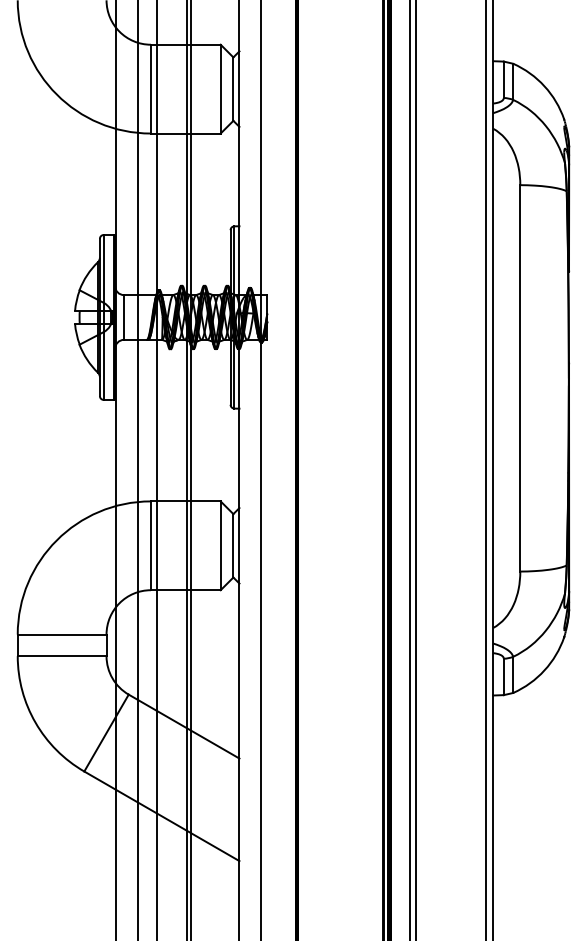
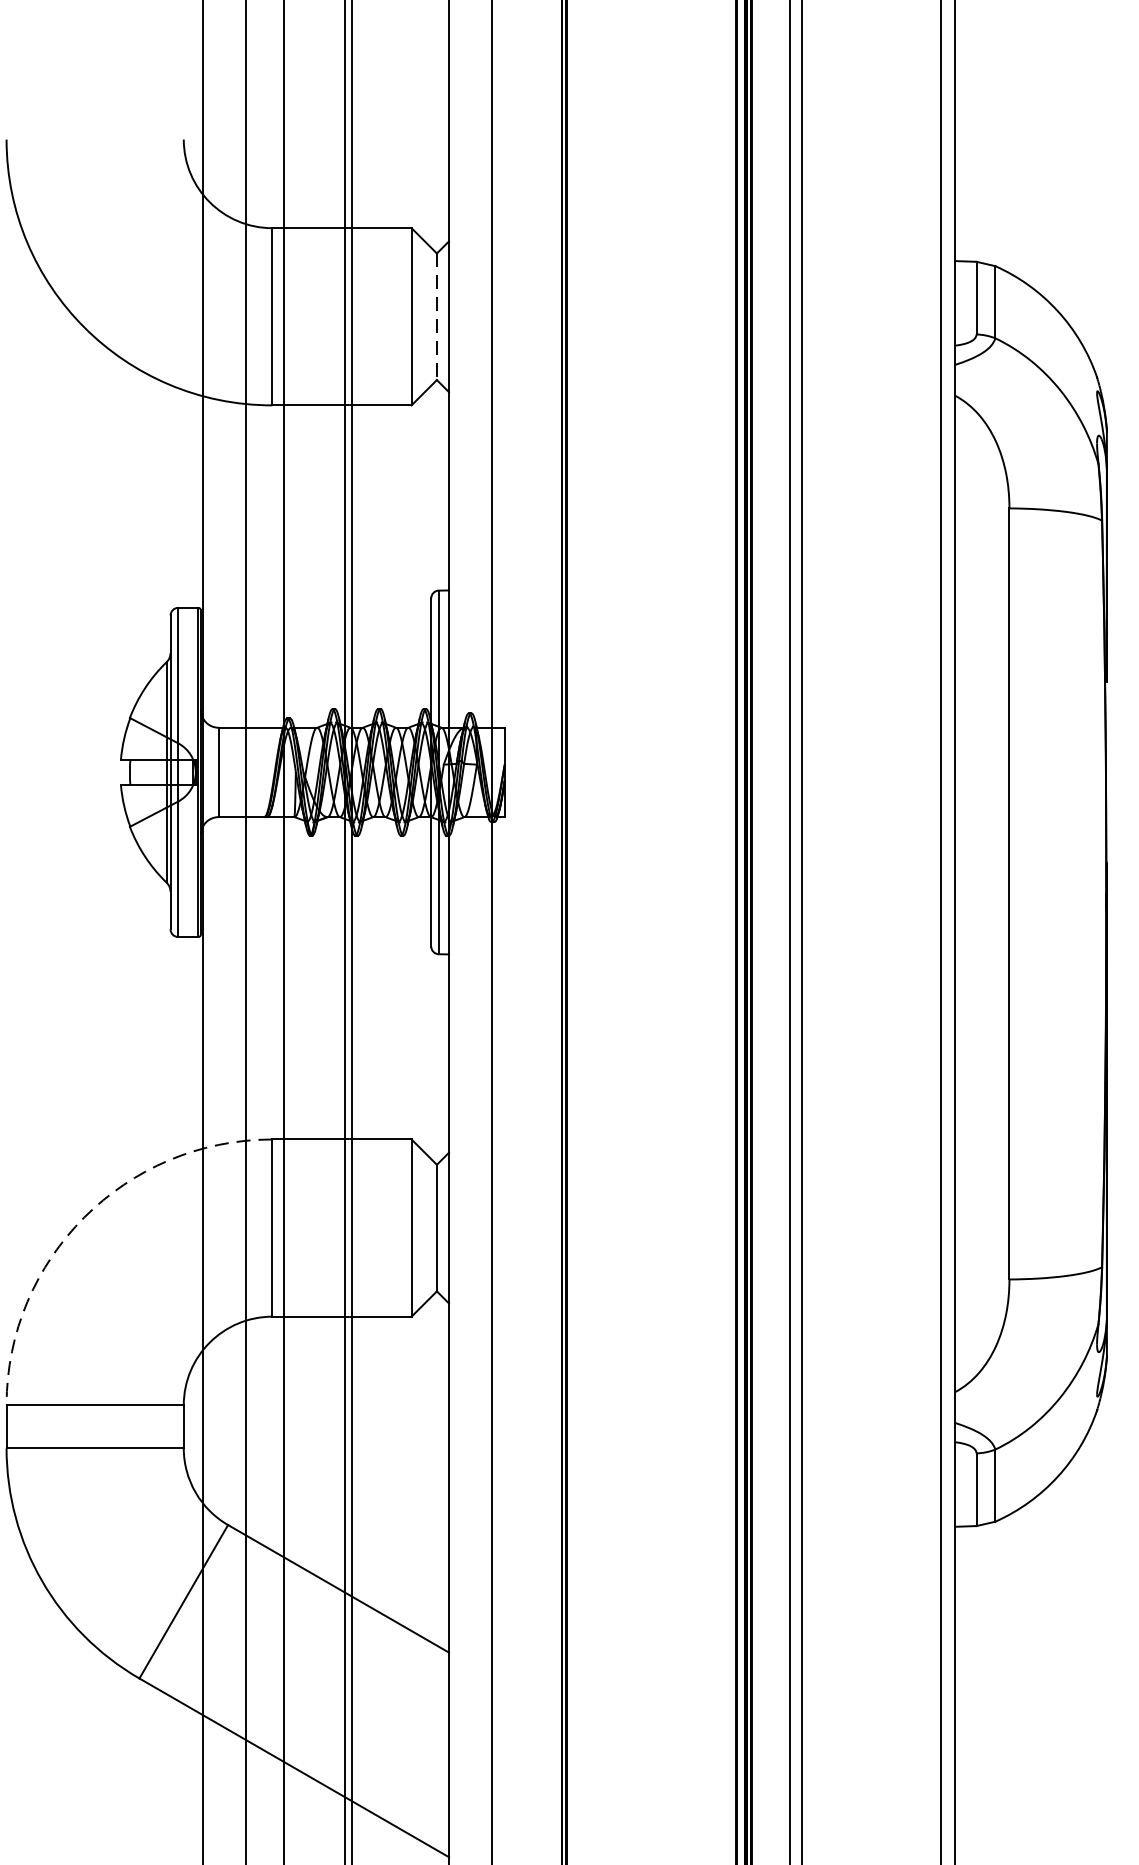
line: (233, 89) -> (437, 317), solid -> dashed
arc: (56, 540) -> (83, 1217), solid -> dashed

